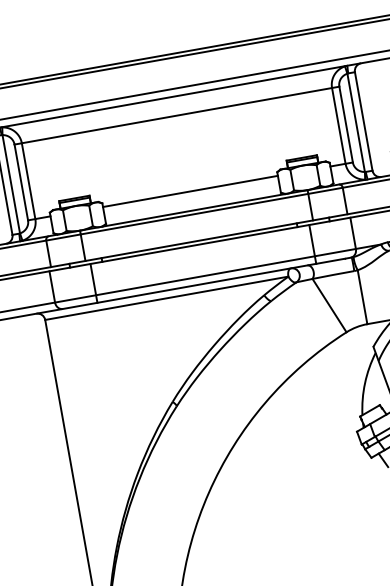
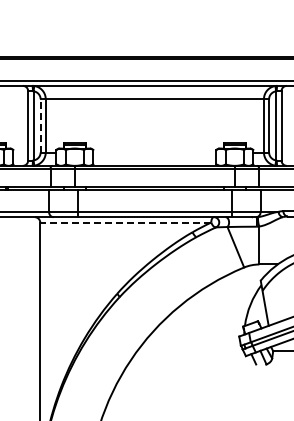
line: (21, 181) -> (40, 125), solid -> dashed
line: (189, 191) -> (154, 152), removed
line: (166, 298) -> (125, 222), solid -> dashed

